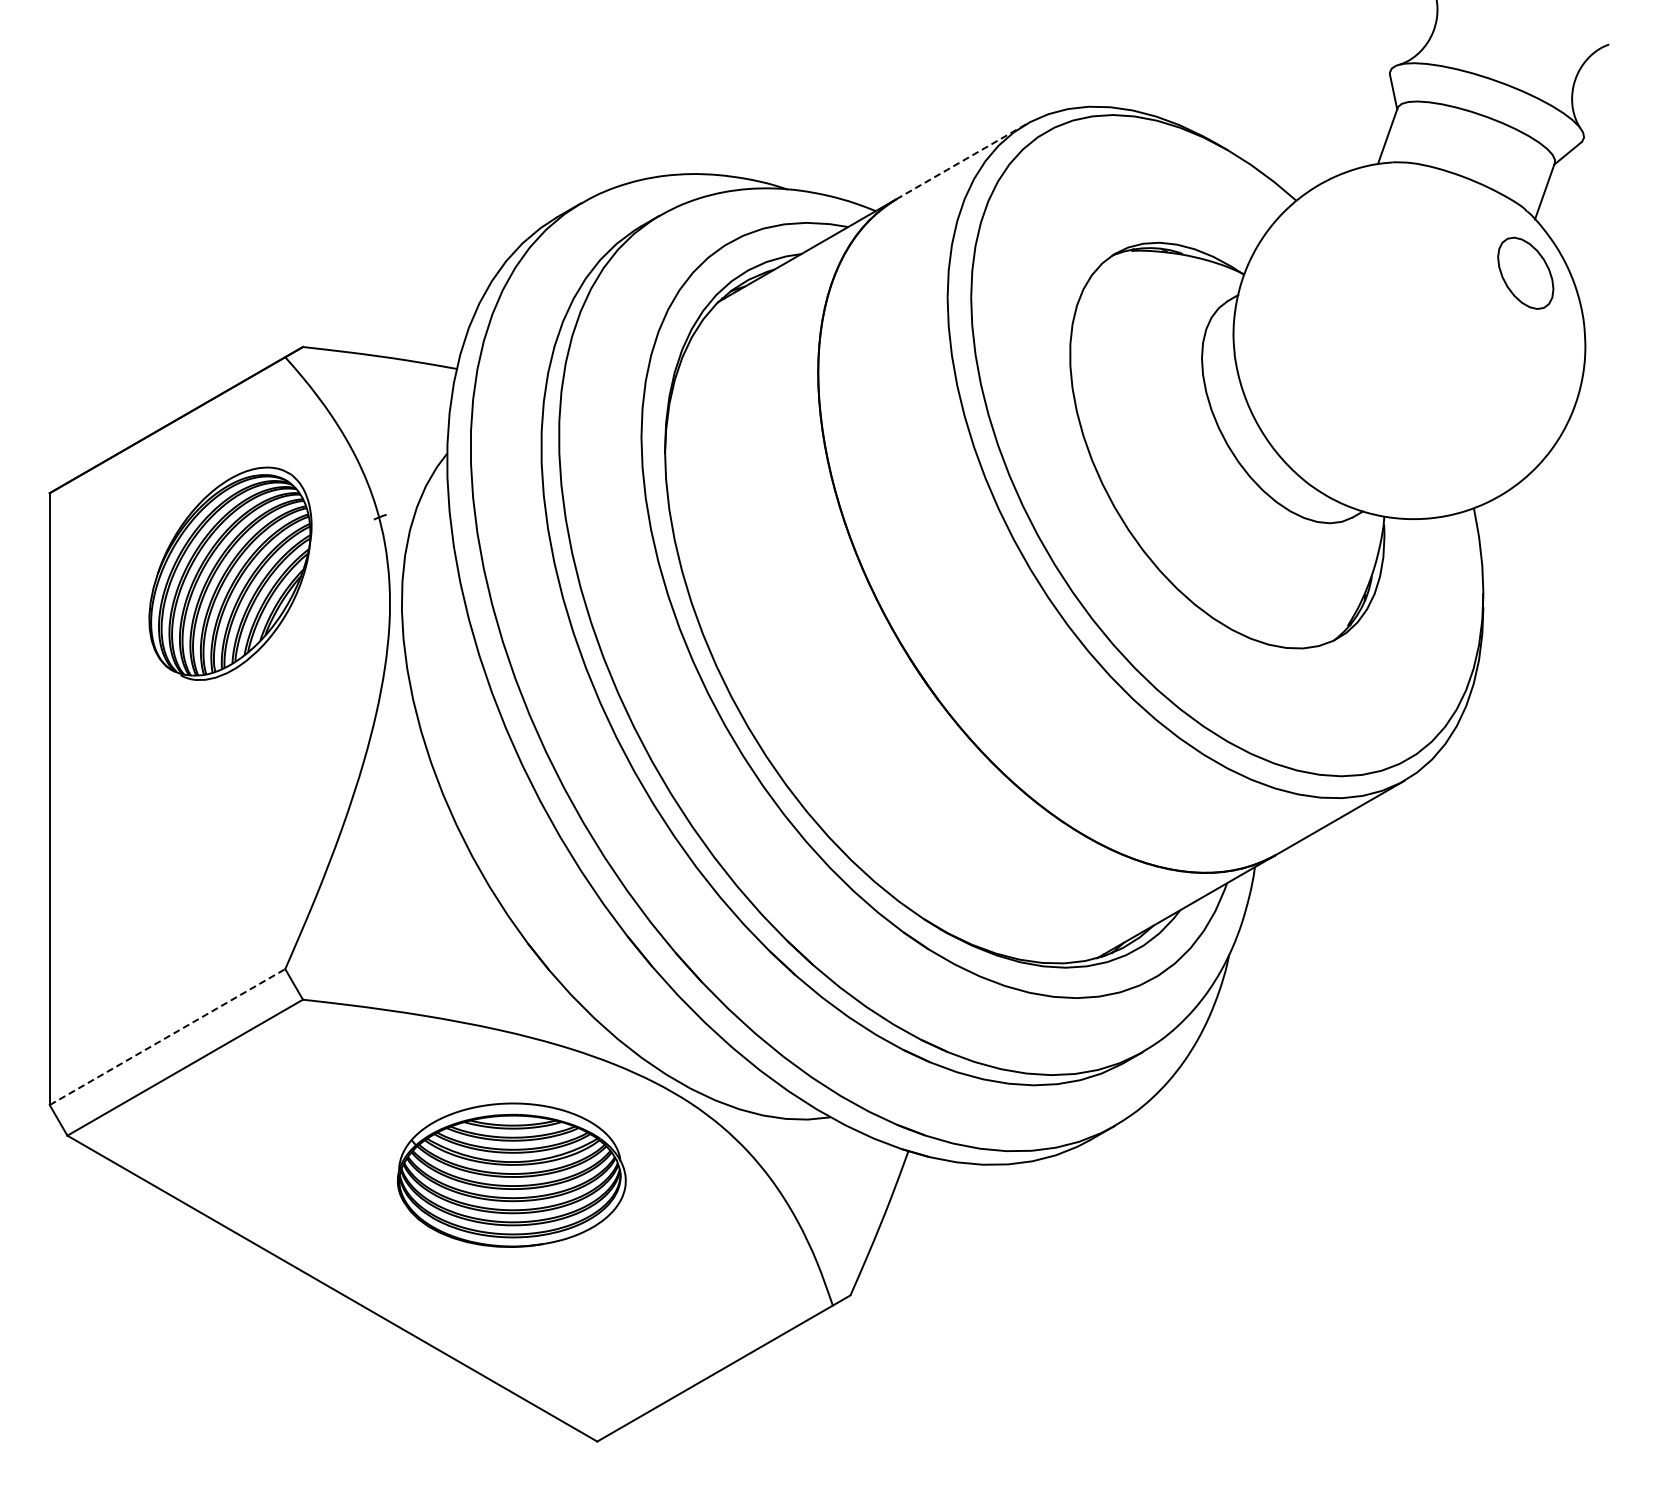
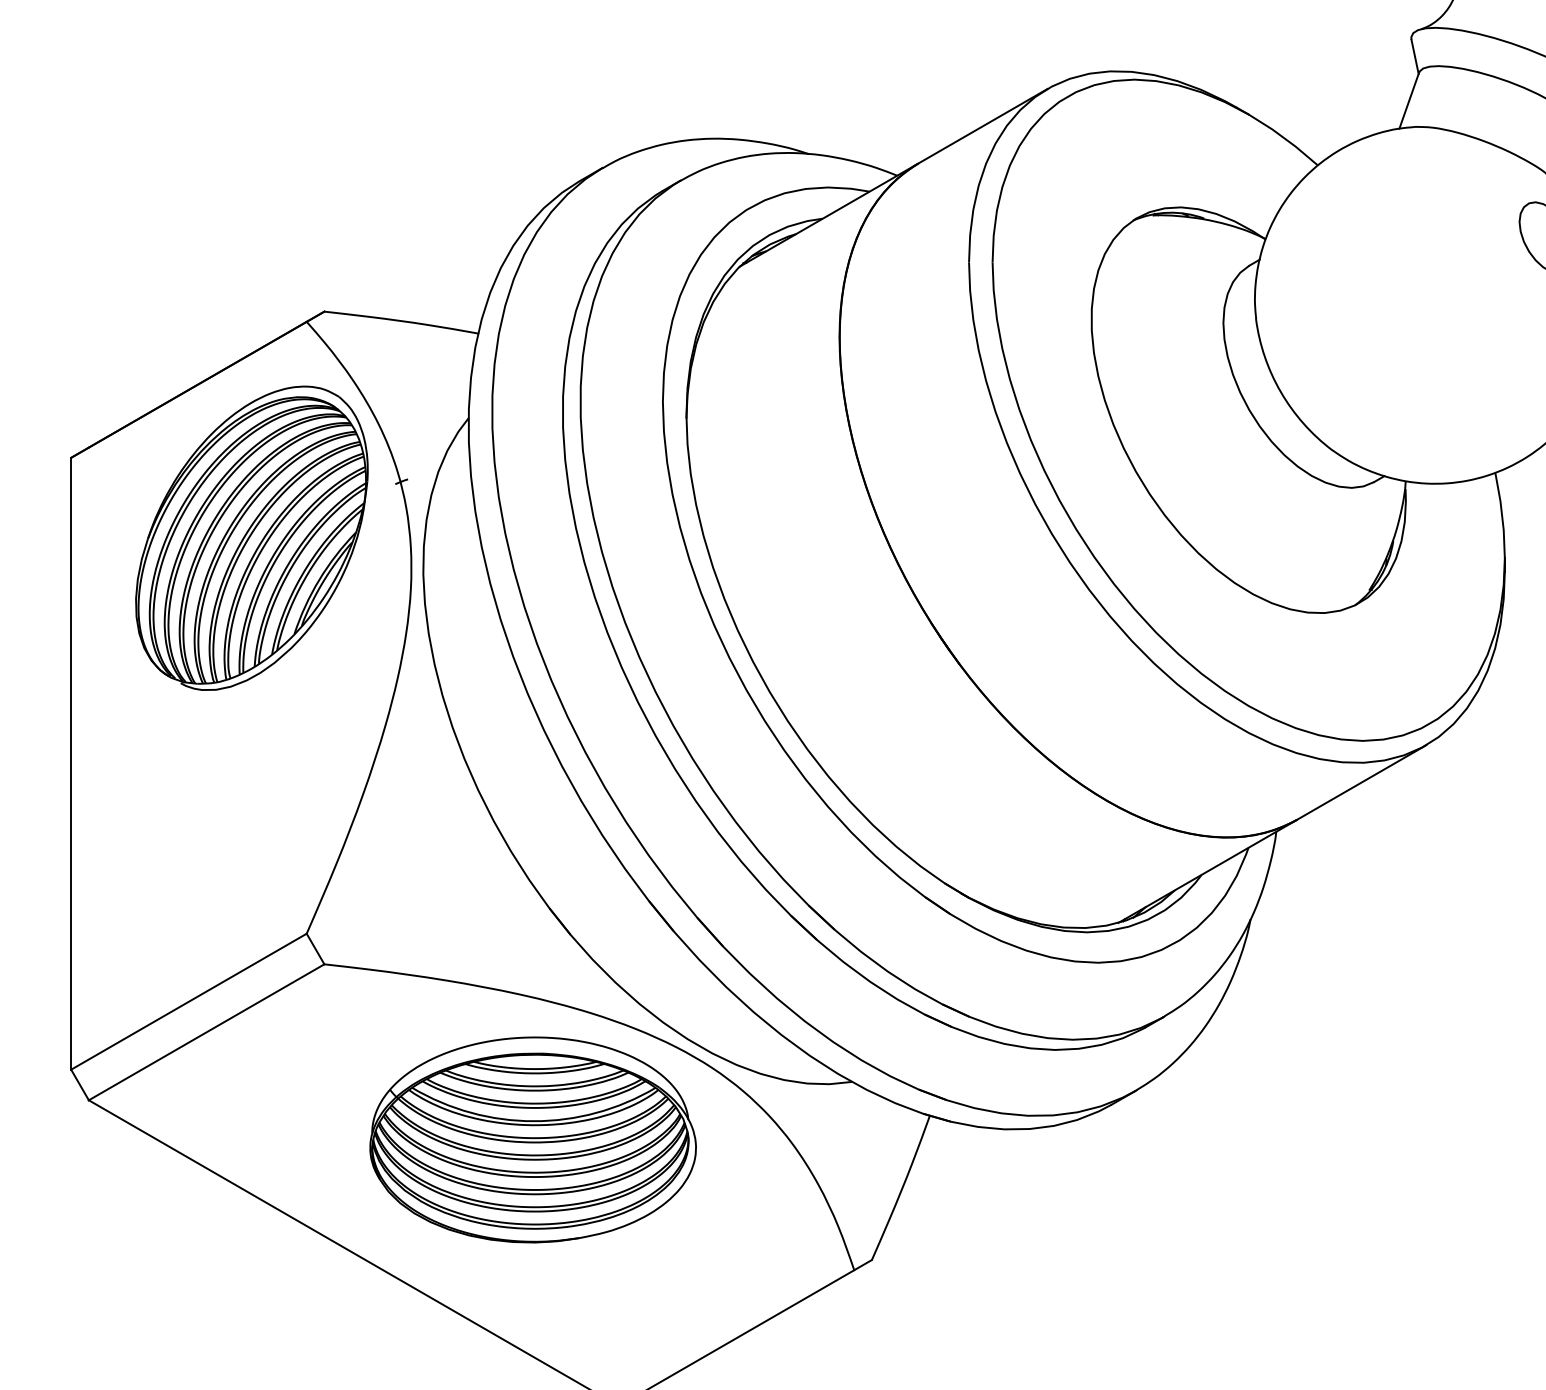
line: (961, 161) -> (982, 126), dashed -> solid
part: (230, 573) -> (251, 538), size x1.43
line: (167, 1037) -> (188, 1002), dashed -> solid
part: (511, 1174) -> (532, 1139), size x1.43

